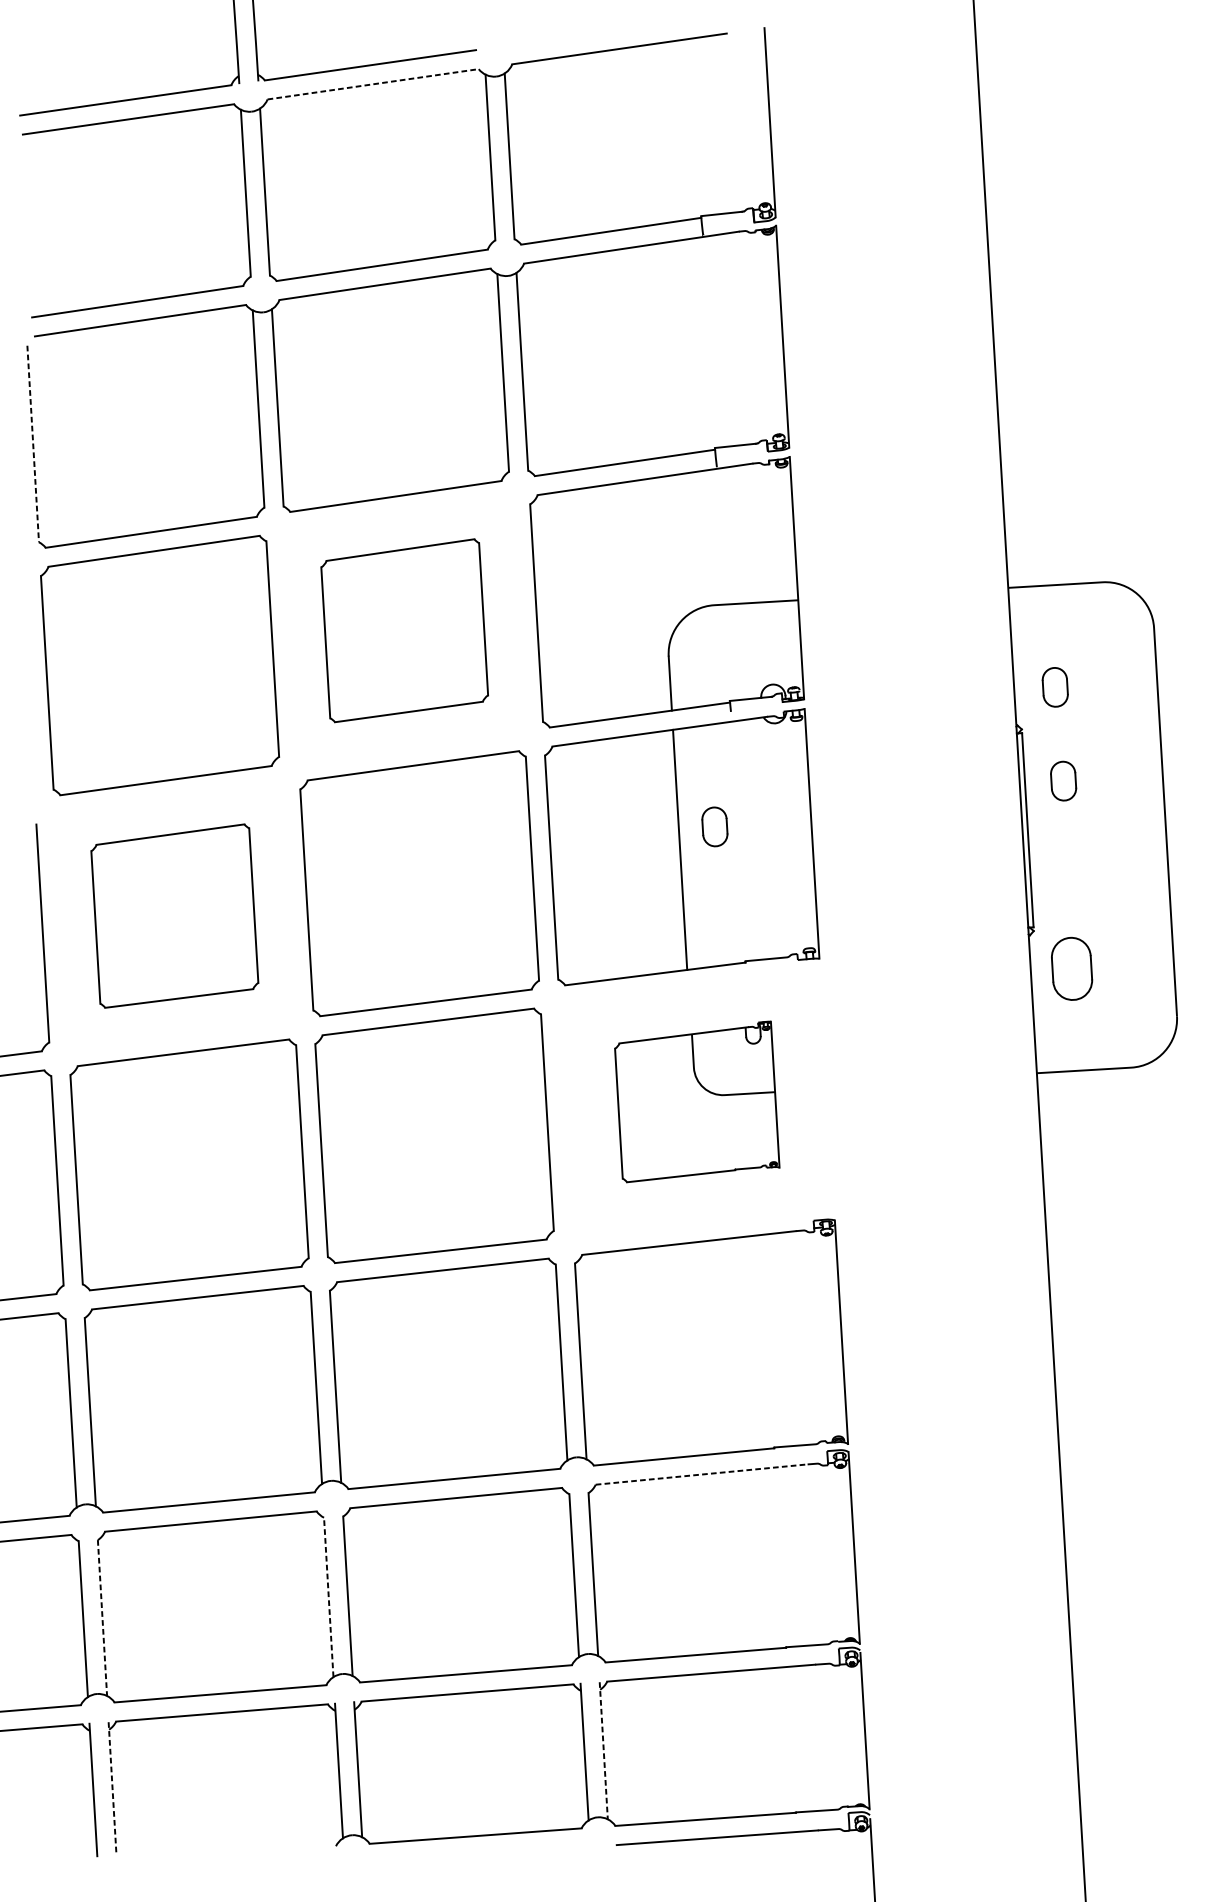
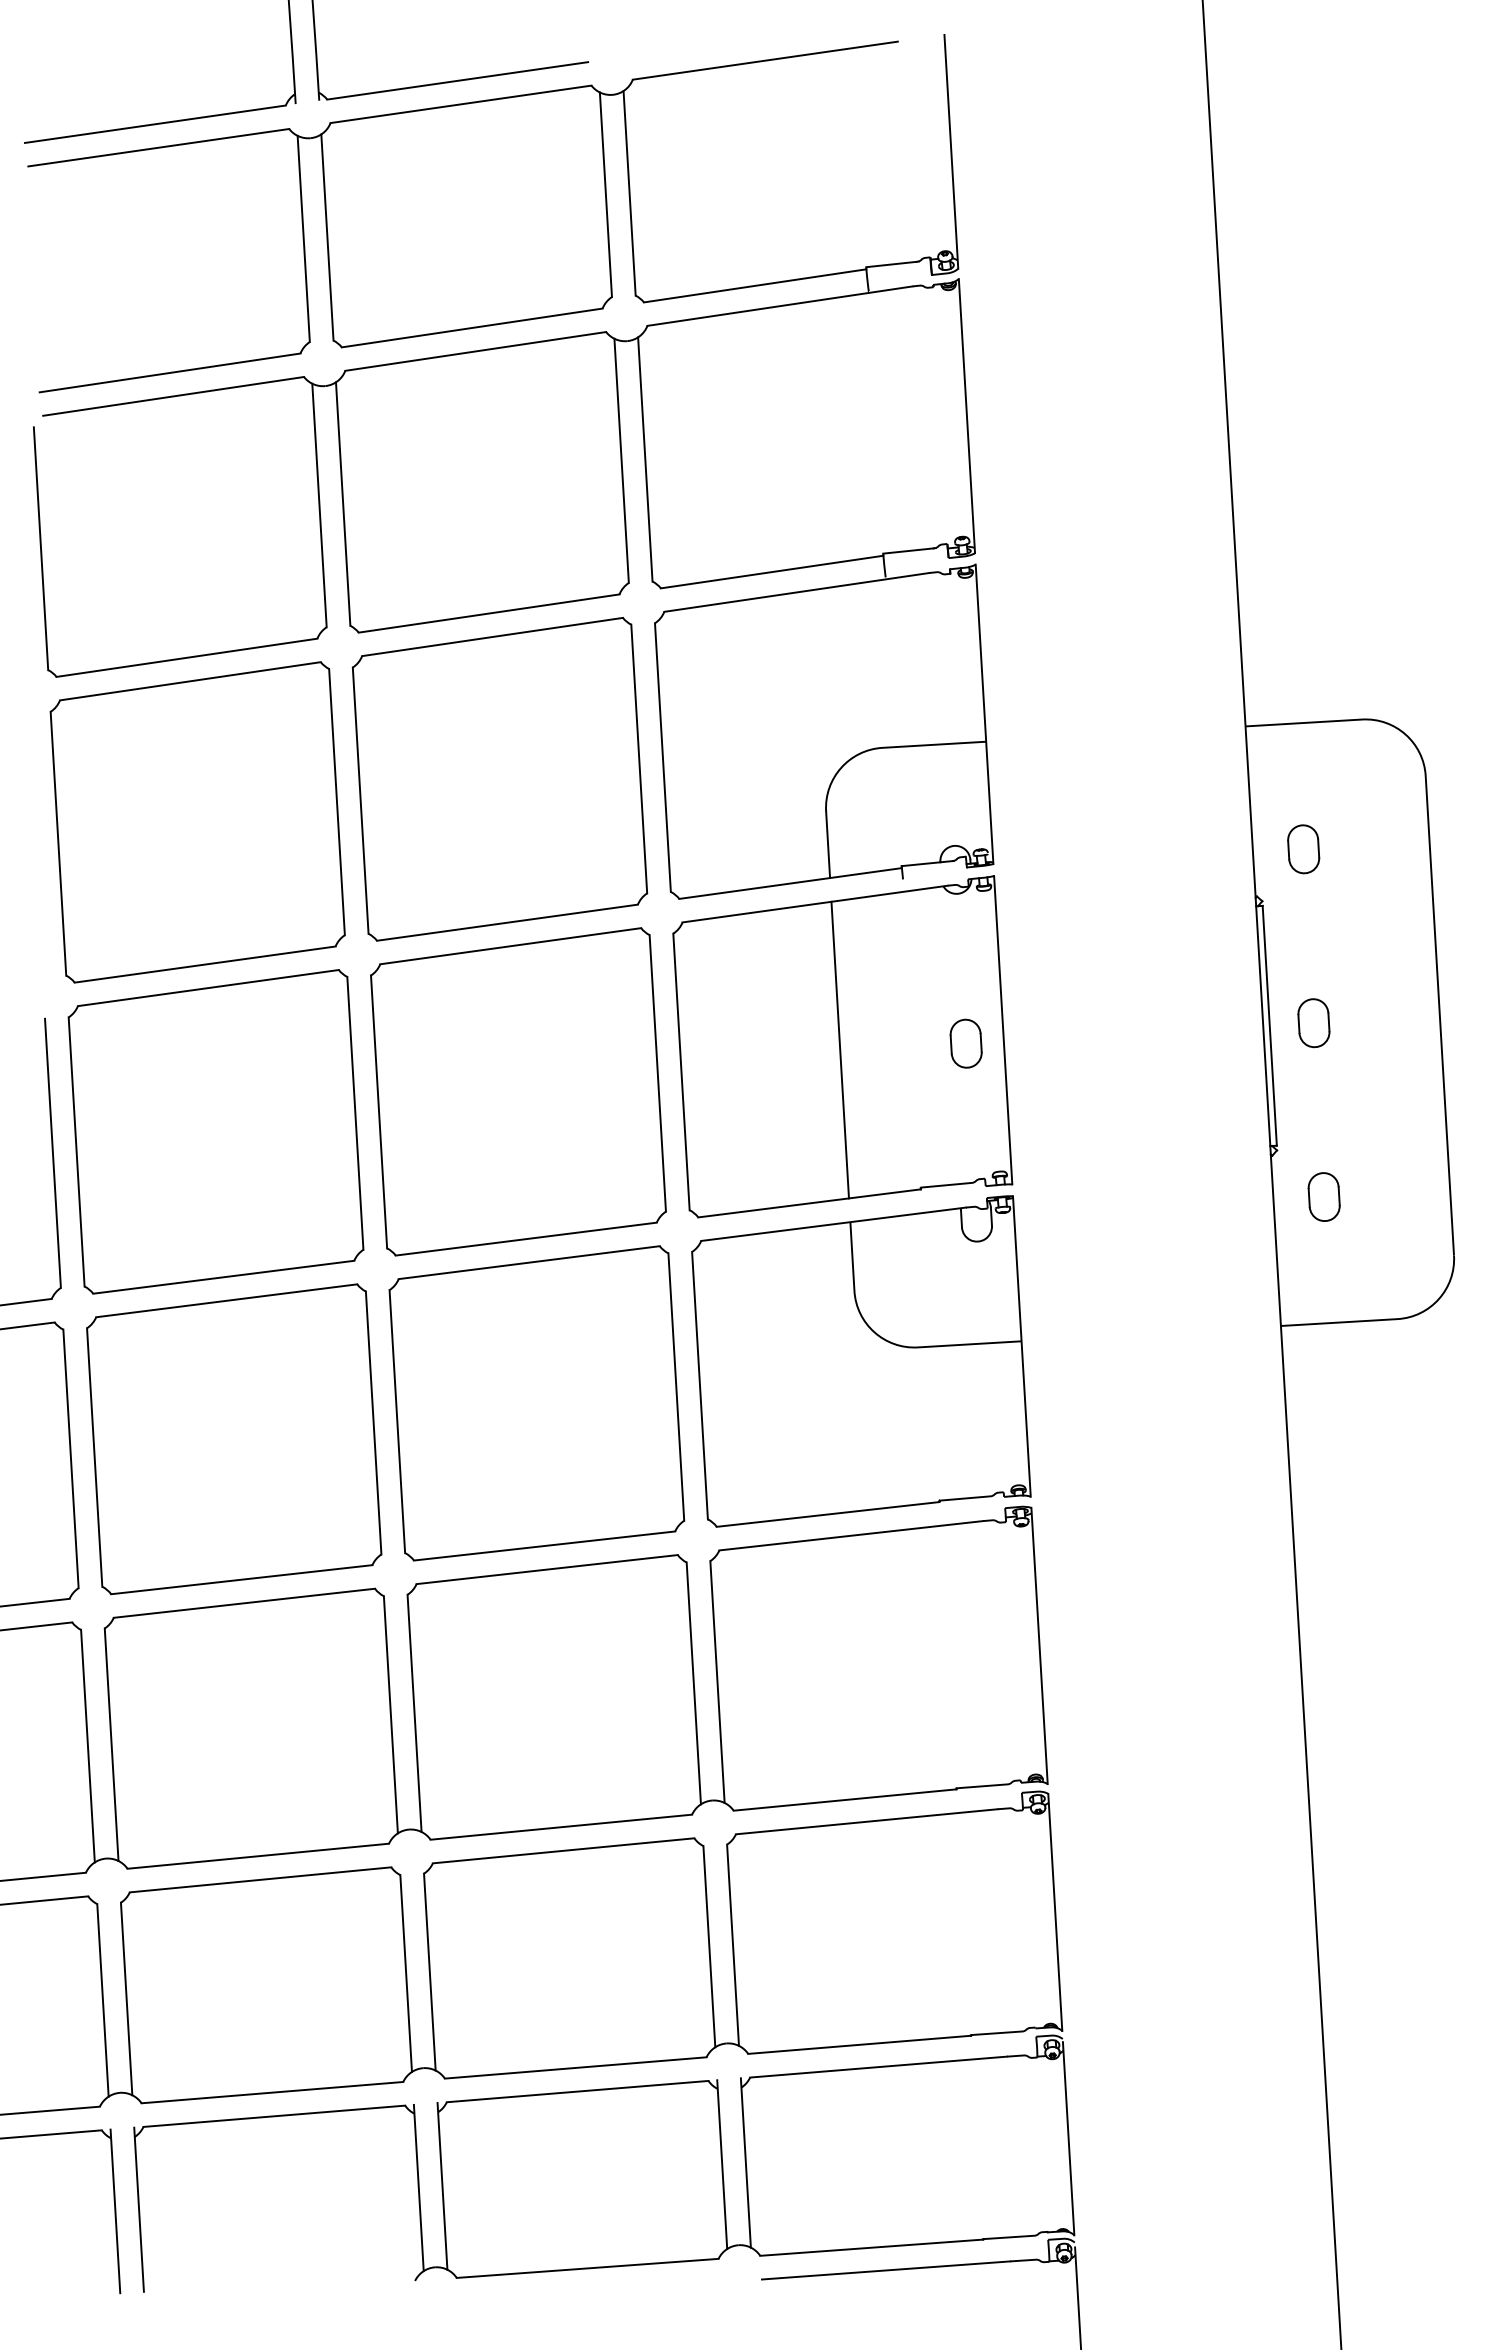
line: (373, 84) -> (461, 104), dashed -> solid
line: (33, 443) -> (41, 548), dashed -> solid
part: (404, 630) -> (499, 779), size x1.43
part: (1063, 781) -> (1313, 1023), moved
part: (714, 826) -> (965, 1043), moved
part: (174, 915) -> (215, 1131), size x1.43
part: (1071, 968) -> (1323, 1196), size x0.62
part: (697, 1101) -> (861, 1361), size x1.67
line: (702, 1474) -> (867, 1821), dashed -> solid
line: (329, 1597) -> (406, 1973), dashed -> solid
line: (102, 1618) -> (126, 1999), dashed -> solid
line: (603, 1750) -> (745, 2162), dashed -> solid
line: (112, 1789) -> (139, 2210), dashed -> solid

